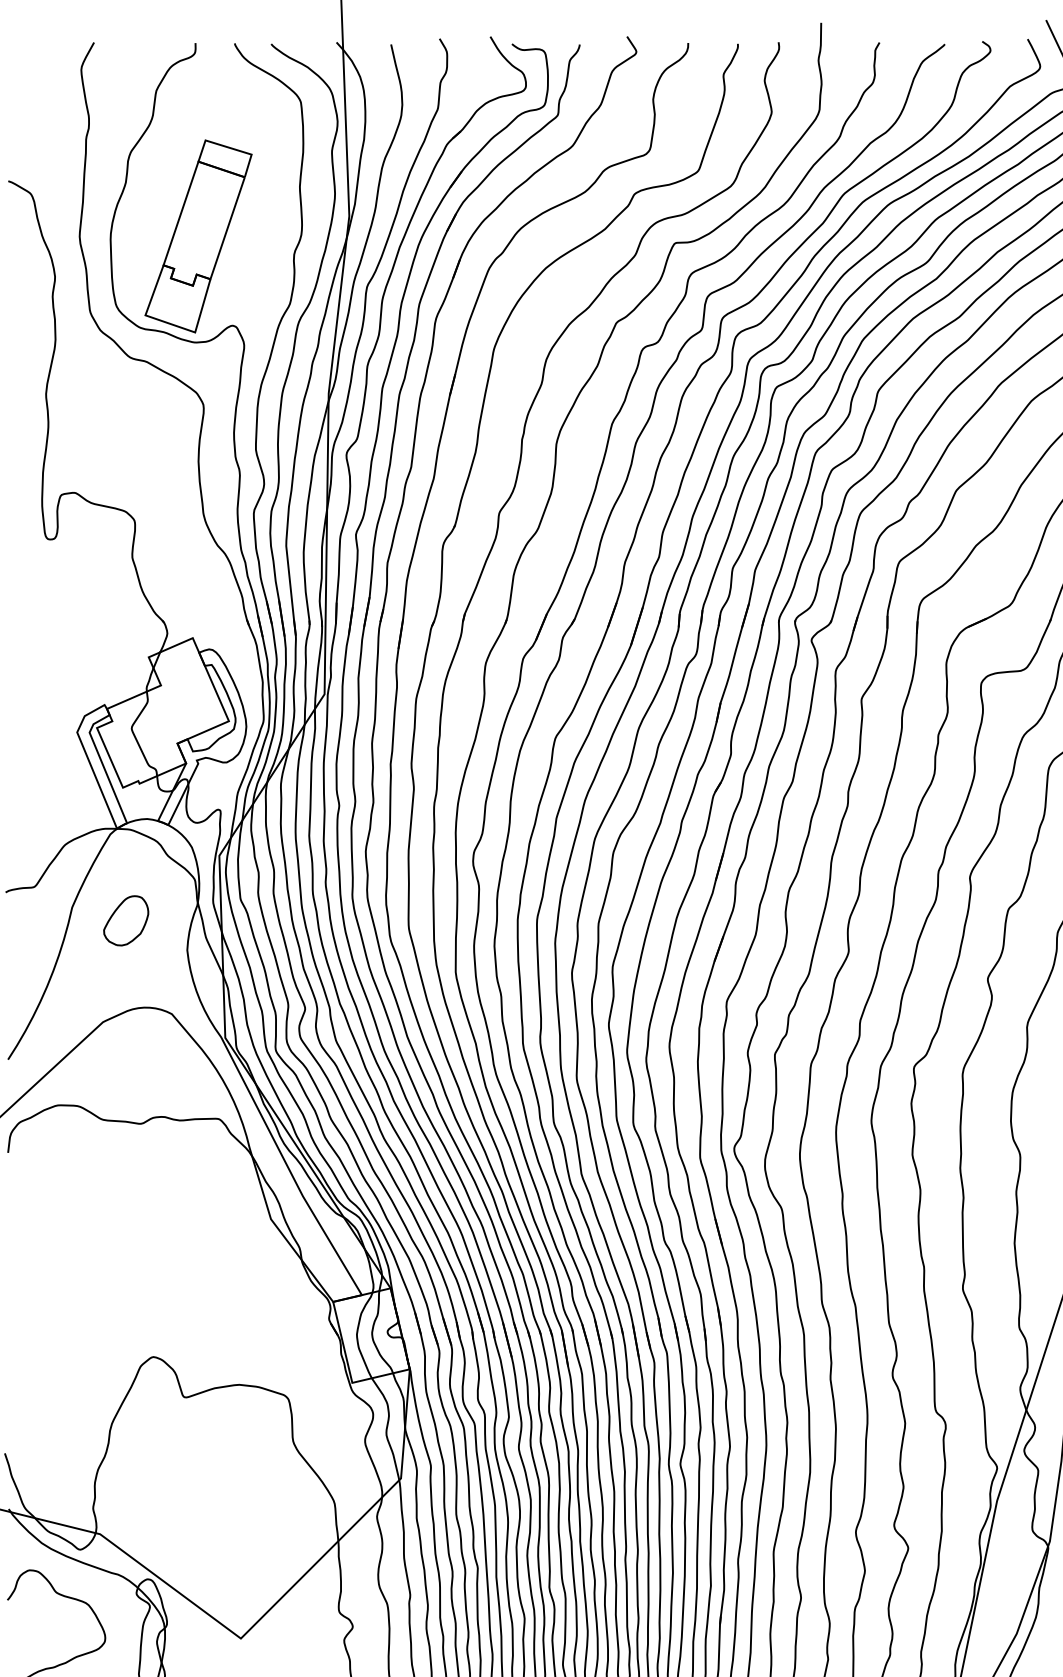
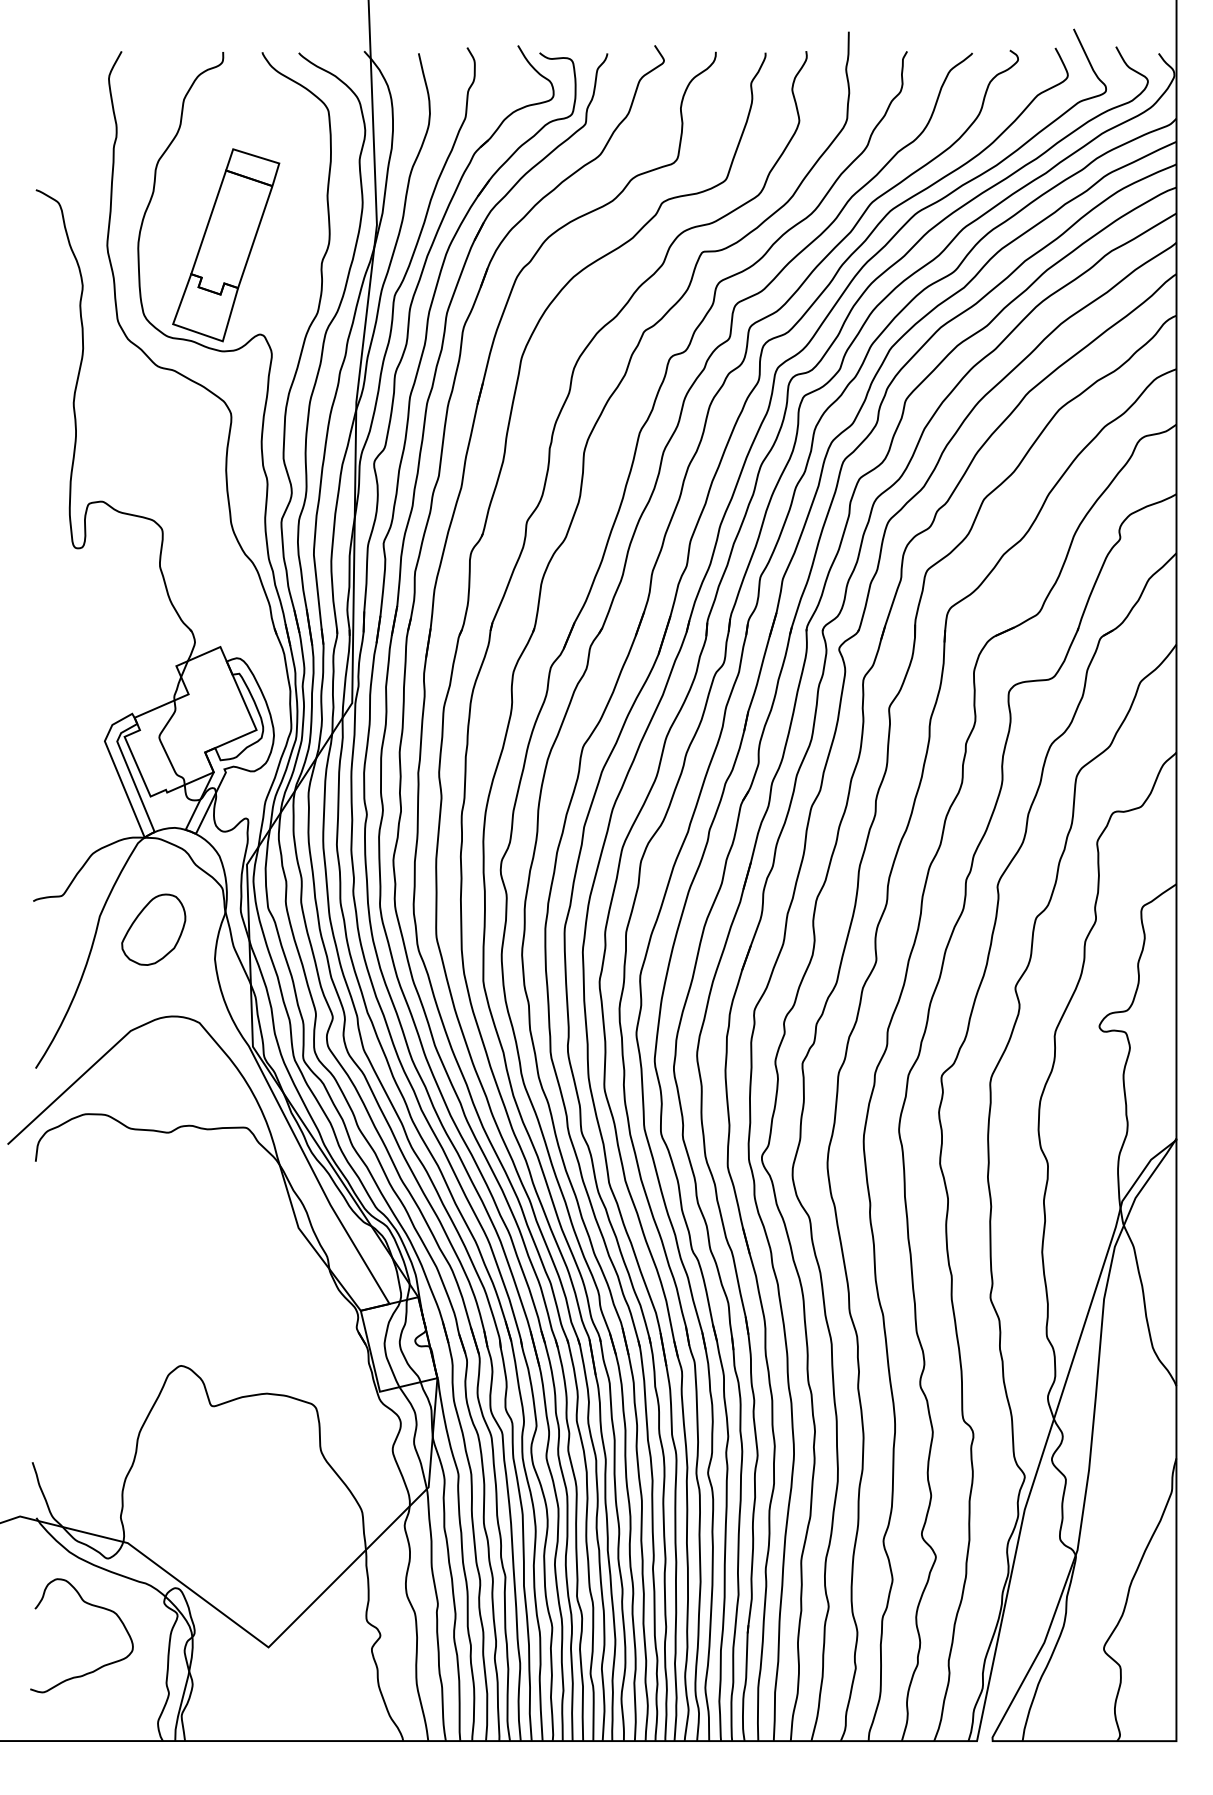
part: (125, 920) -> (153, 929), size x1.43

